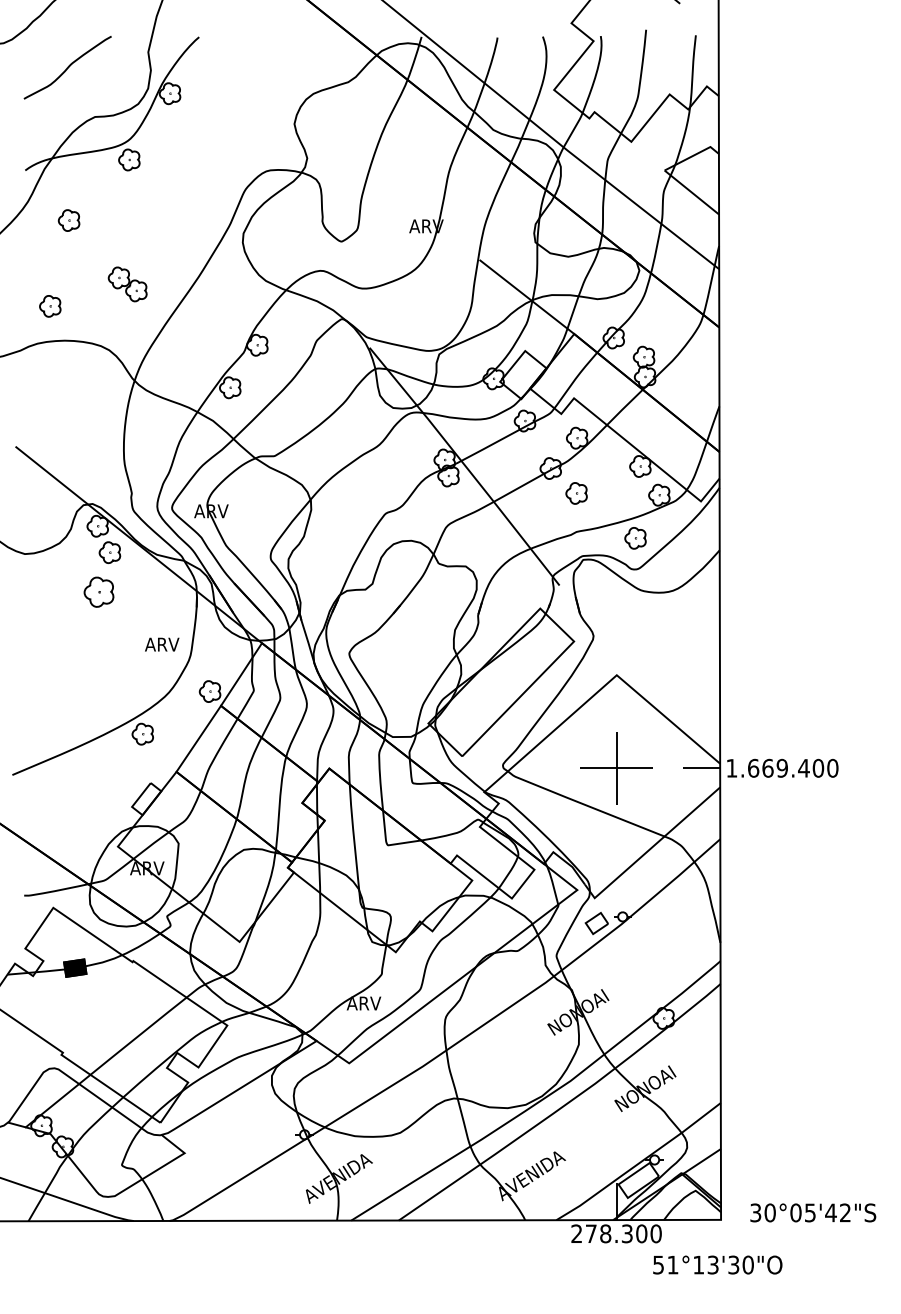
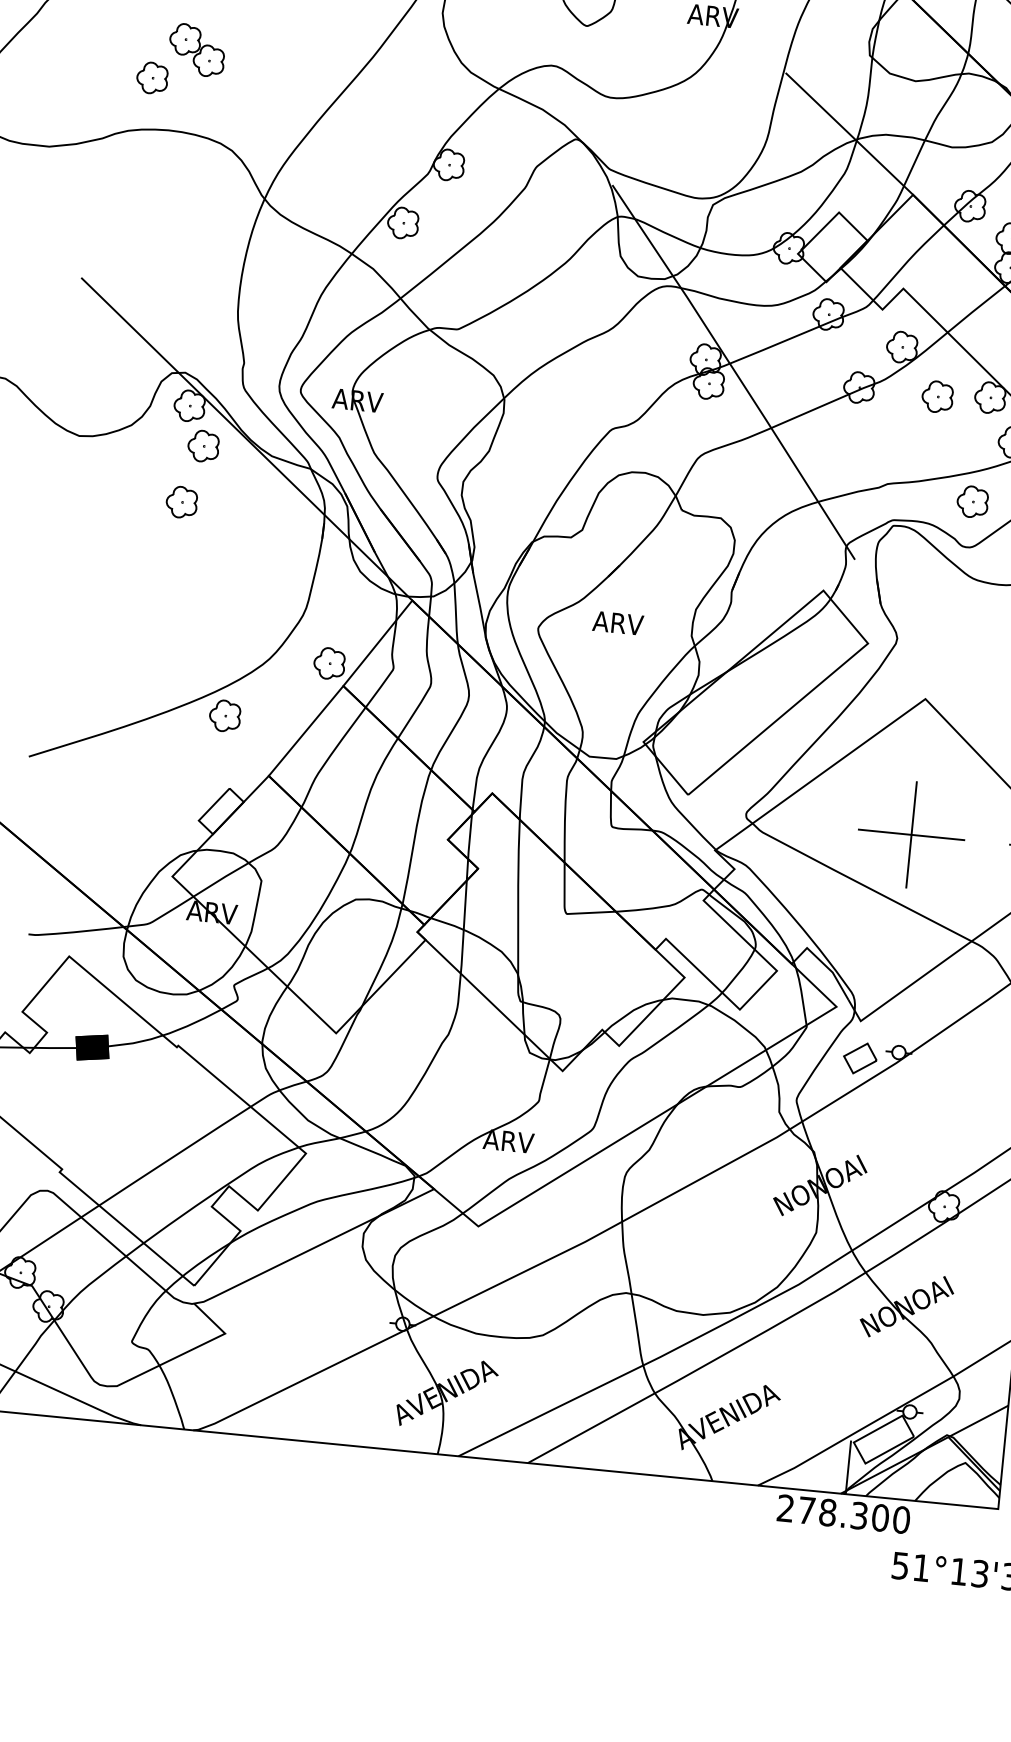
part: (127, 284) -> (196, 50), moved
part: (576, 493) -> (937, 396), moved
part: (98, 591) -> (181, 501), size x0.71
text: (162, 644) -> (618, 623), moved

